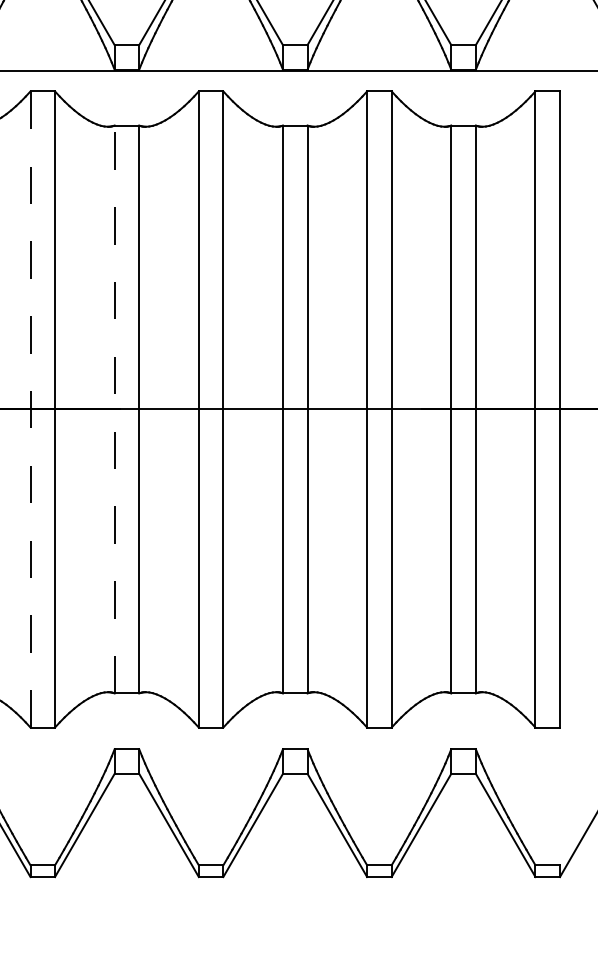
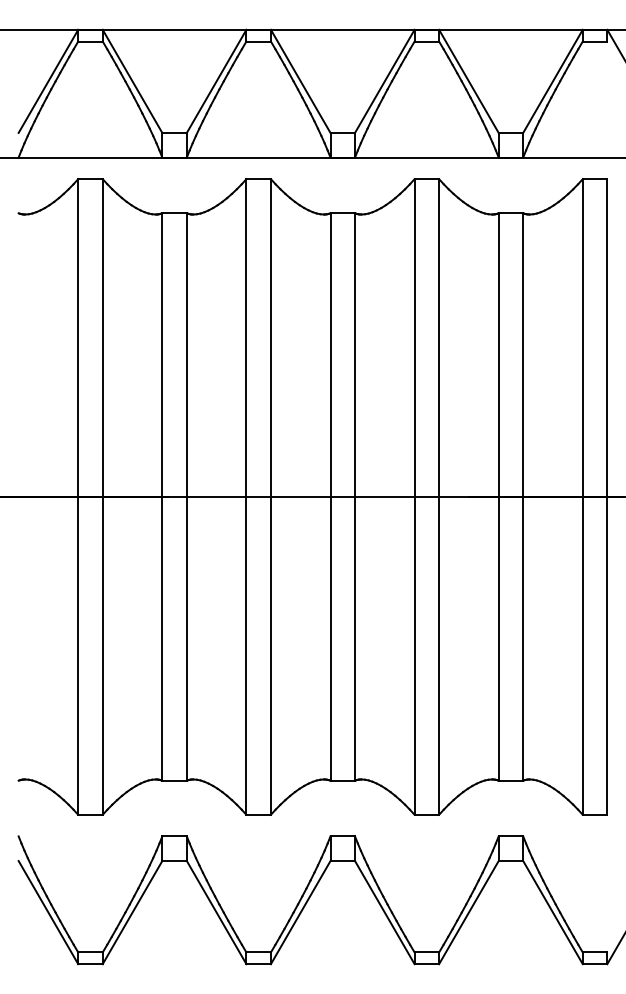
line: (30, 408) -> (78, 496), dashed -> solid
line: (114, 408) -> (162, 496), dashed -> solid

